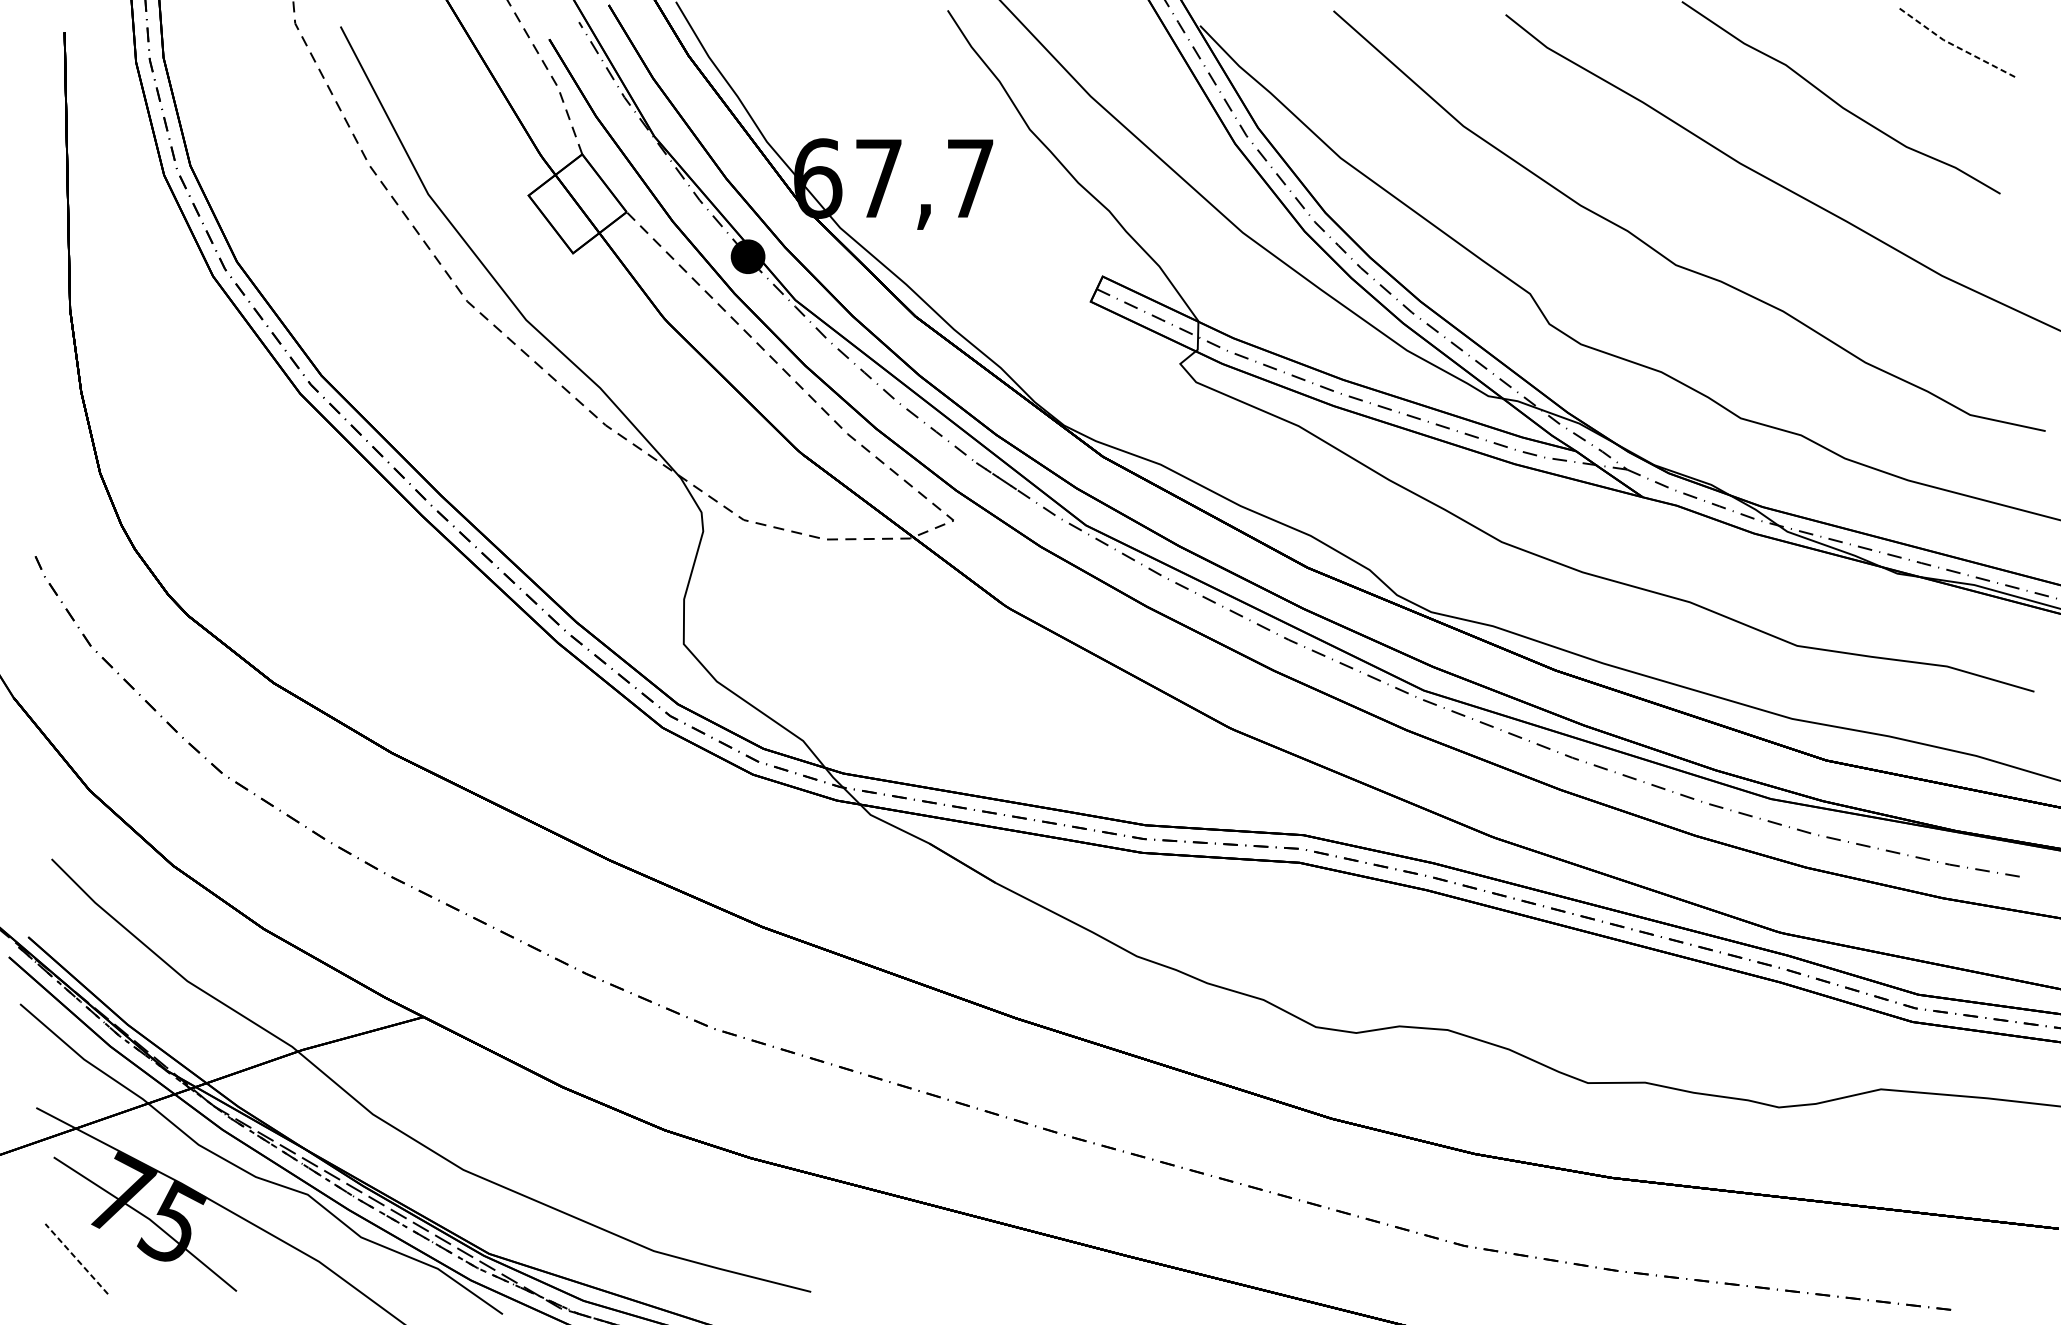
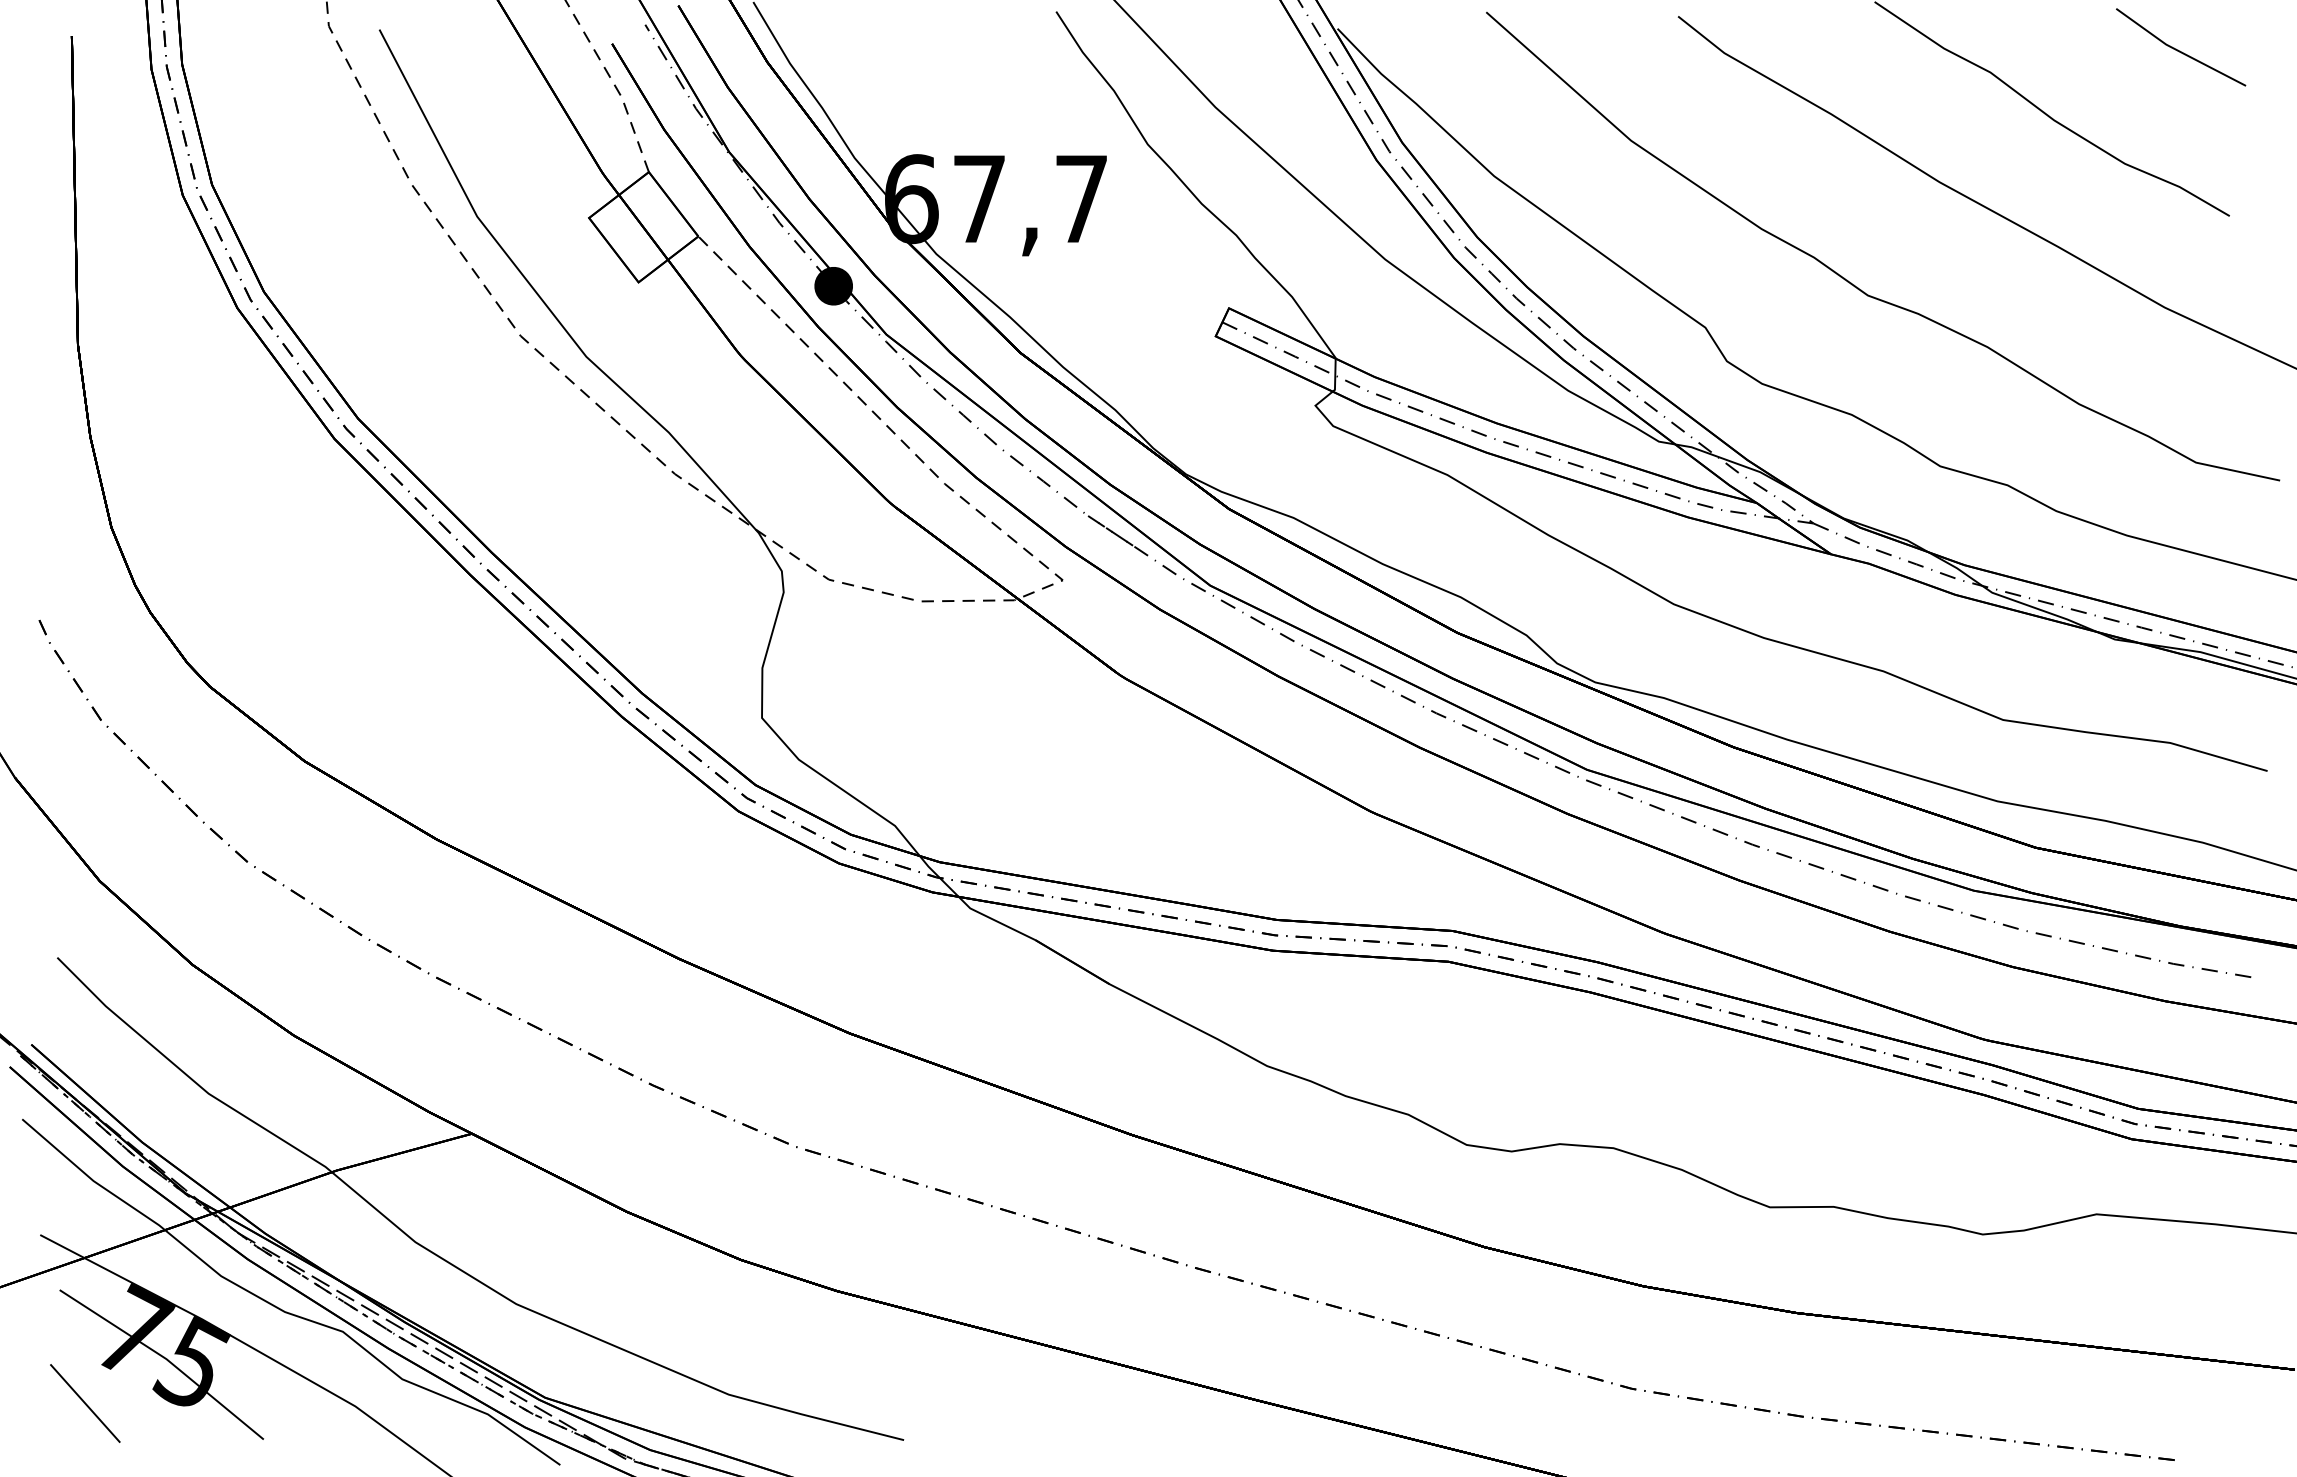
line: (1953, 45) -> (2177, 50), dashed -> solid
line: (76, 1259) -> (85, 1403), dashed -> solid

